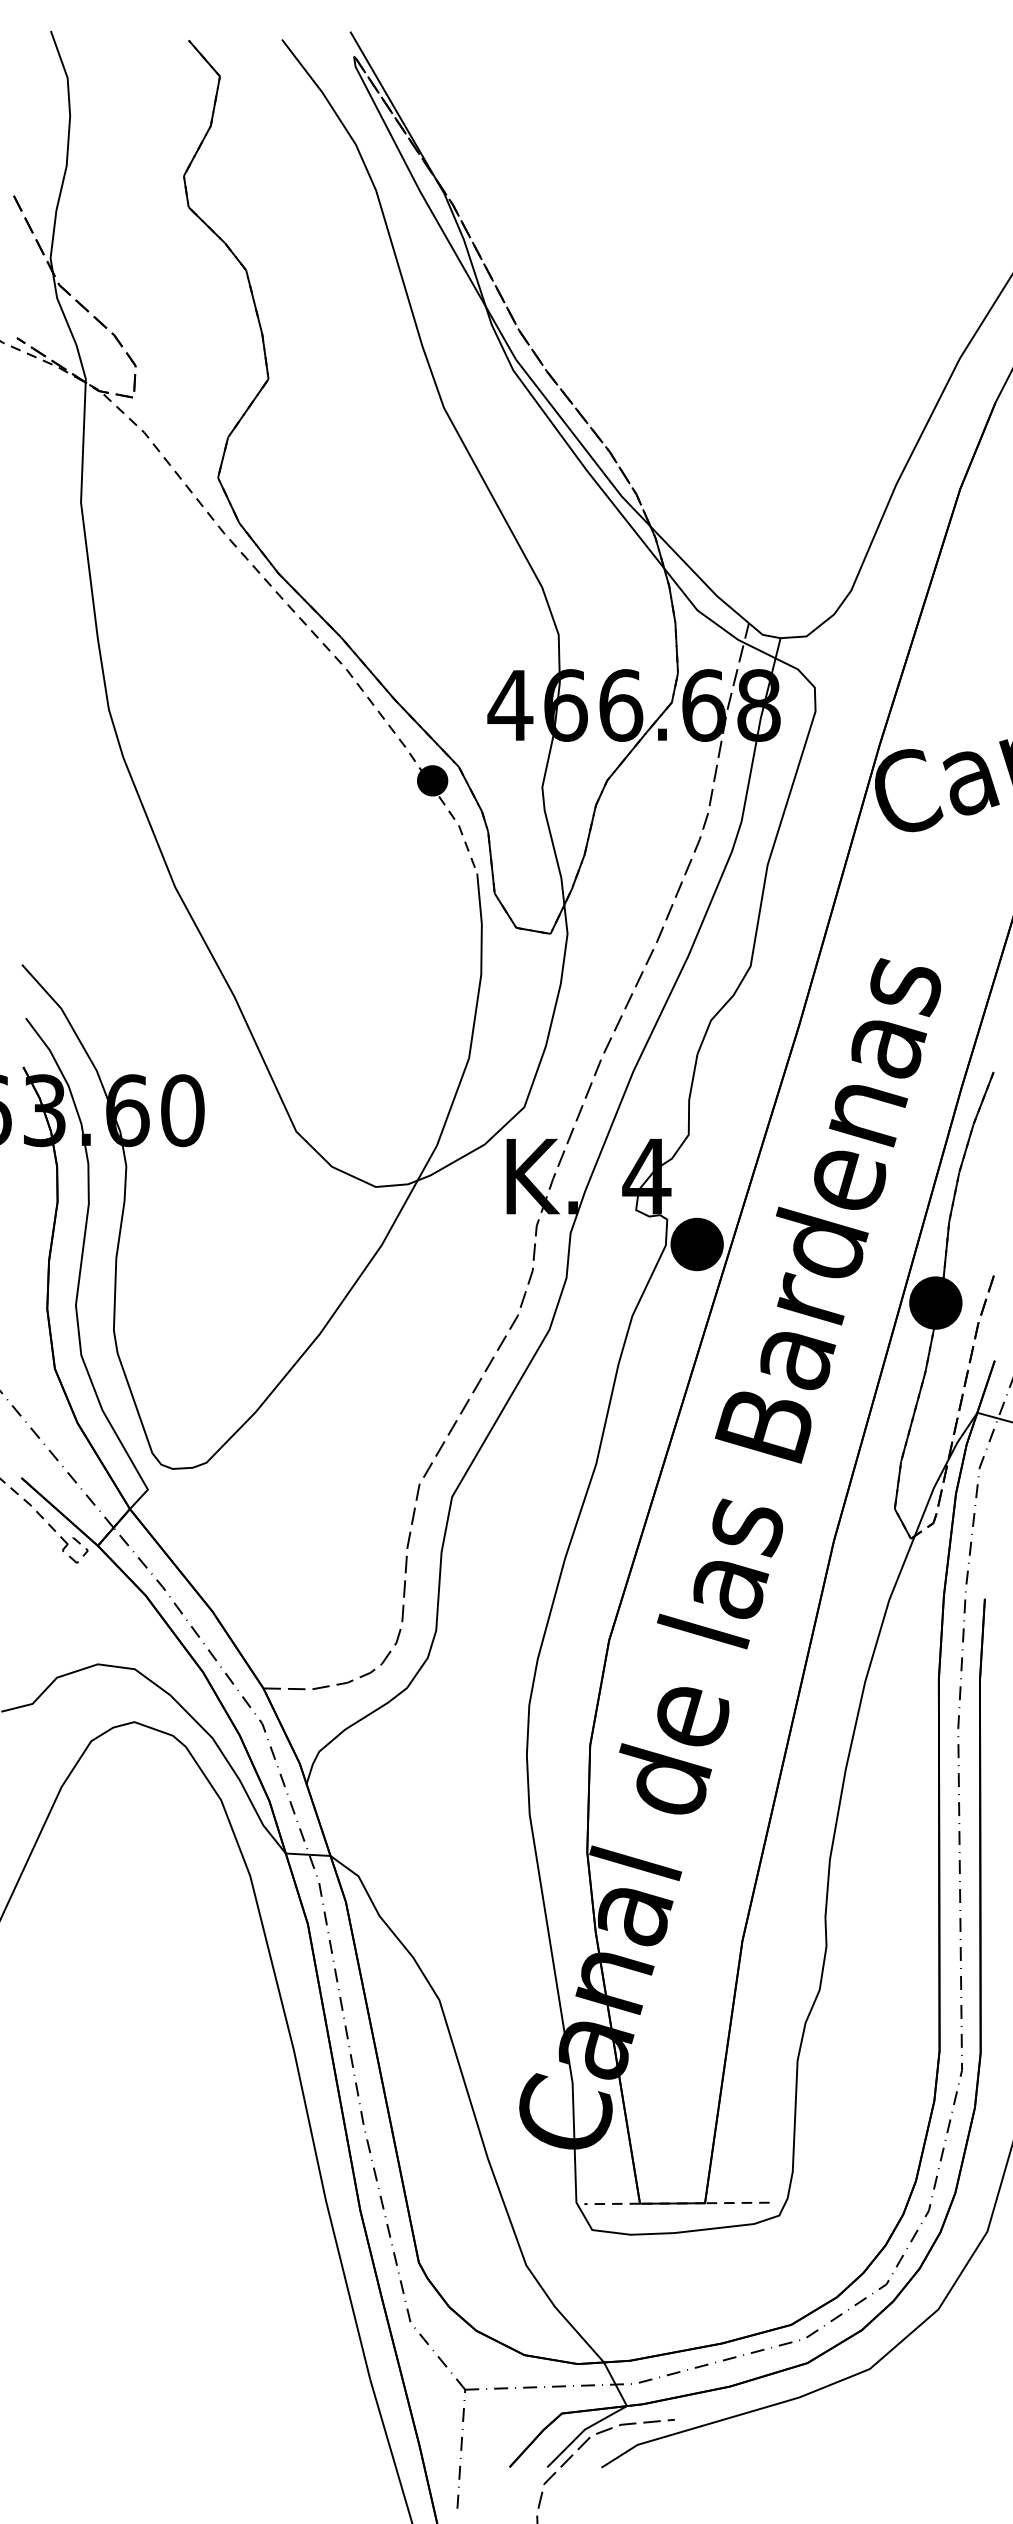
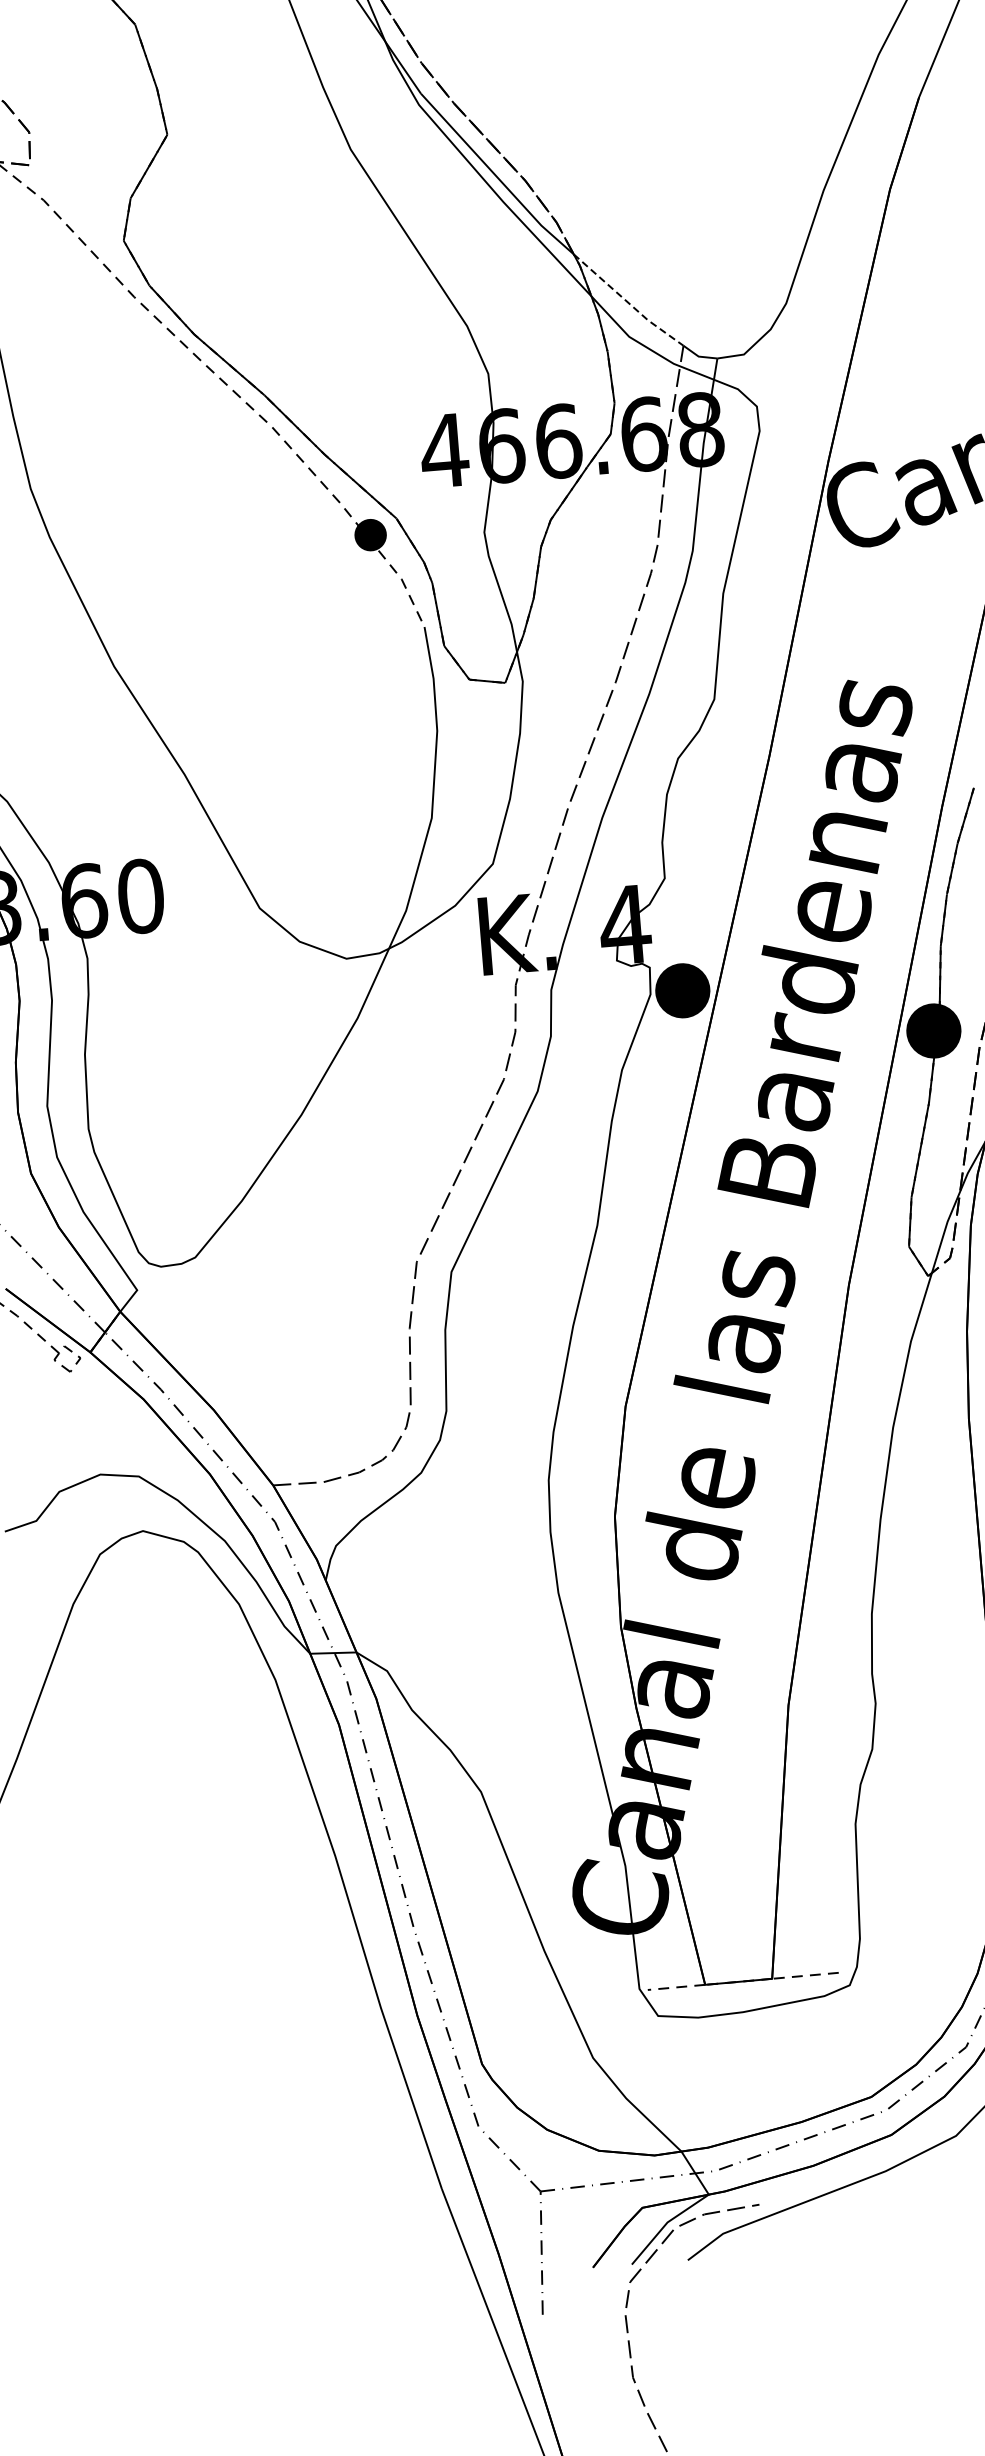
line: (698, 576) -> (627, 301), solid -> dashed

